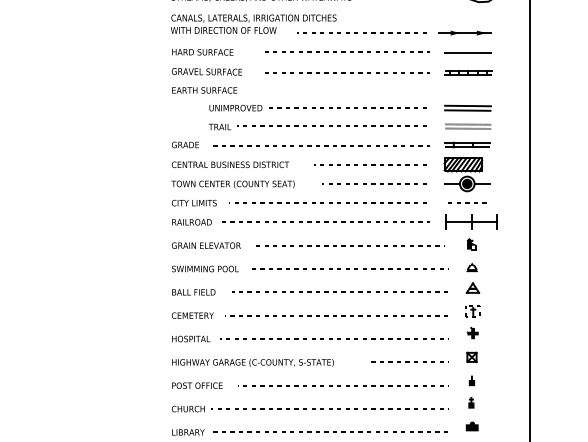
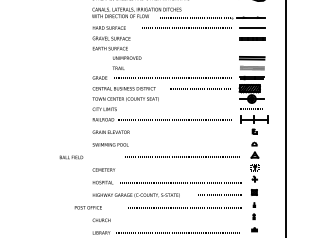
line: (344, 73) -> (185, 39), removed
line: (349, 108) -> (188, 58), removed
line: (332, 127) -> (179, 68), removed
line: (375, 184) -> (202, 99), removed
line: (329, 203) -> (177, 109), removed
line: (349, 246) -> (188, 132), removed
line: (347, 268) -> (187, 144), removed
text: (193, 292) -> (71, 157), moved
line: (336, 316) -> (181, 170), removed
text: (195, 385) -> (87, 207), moved
line: (329, 409) -> (177, 220), removed

